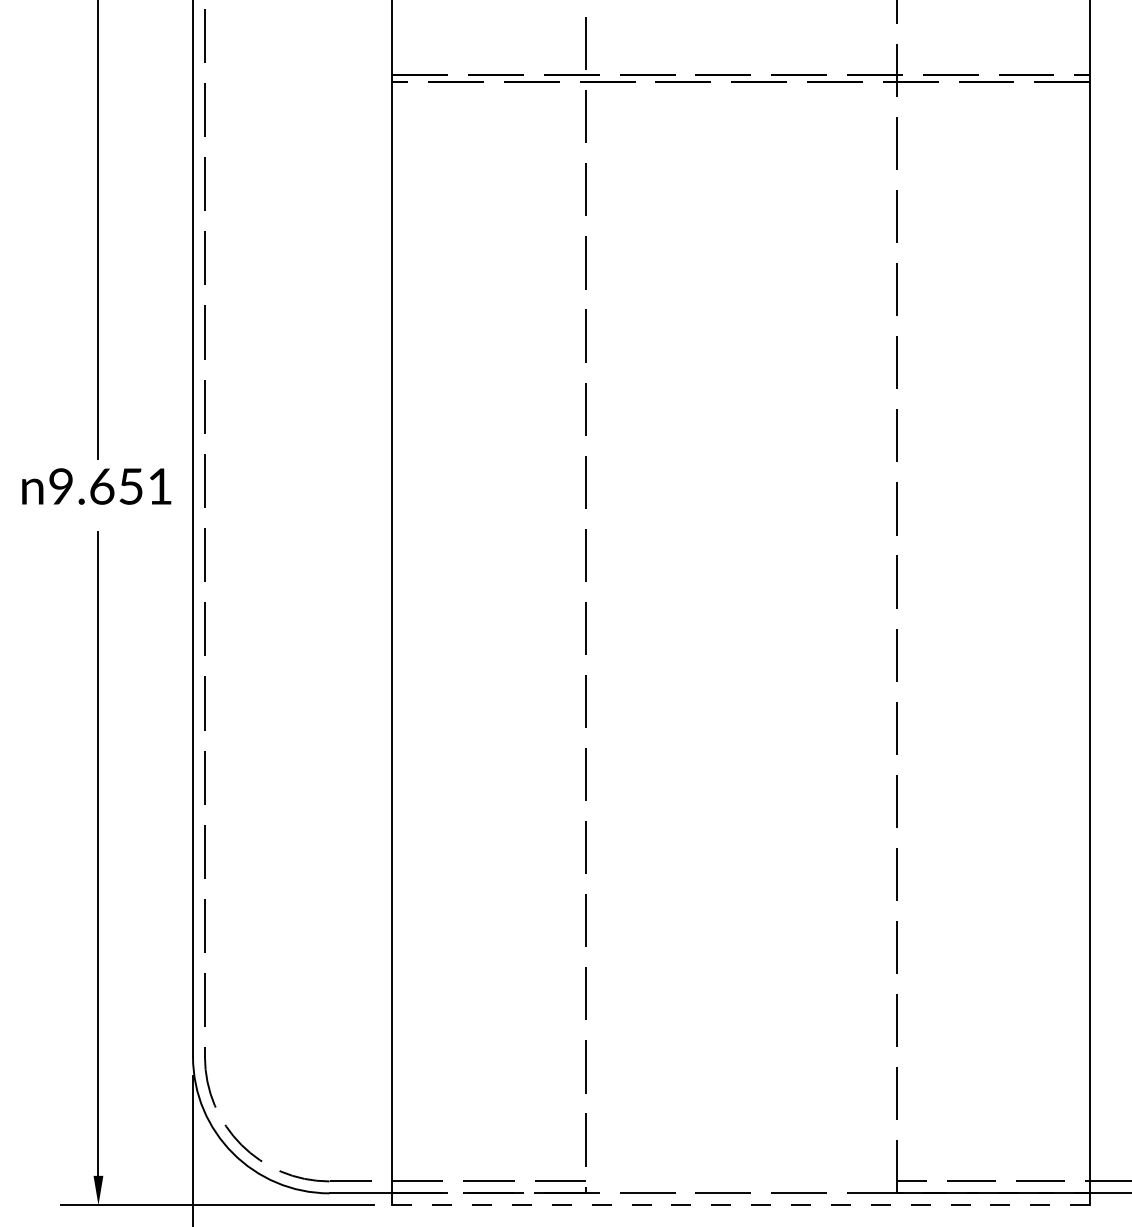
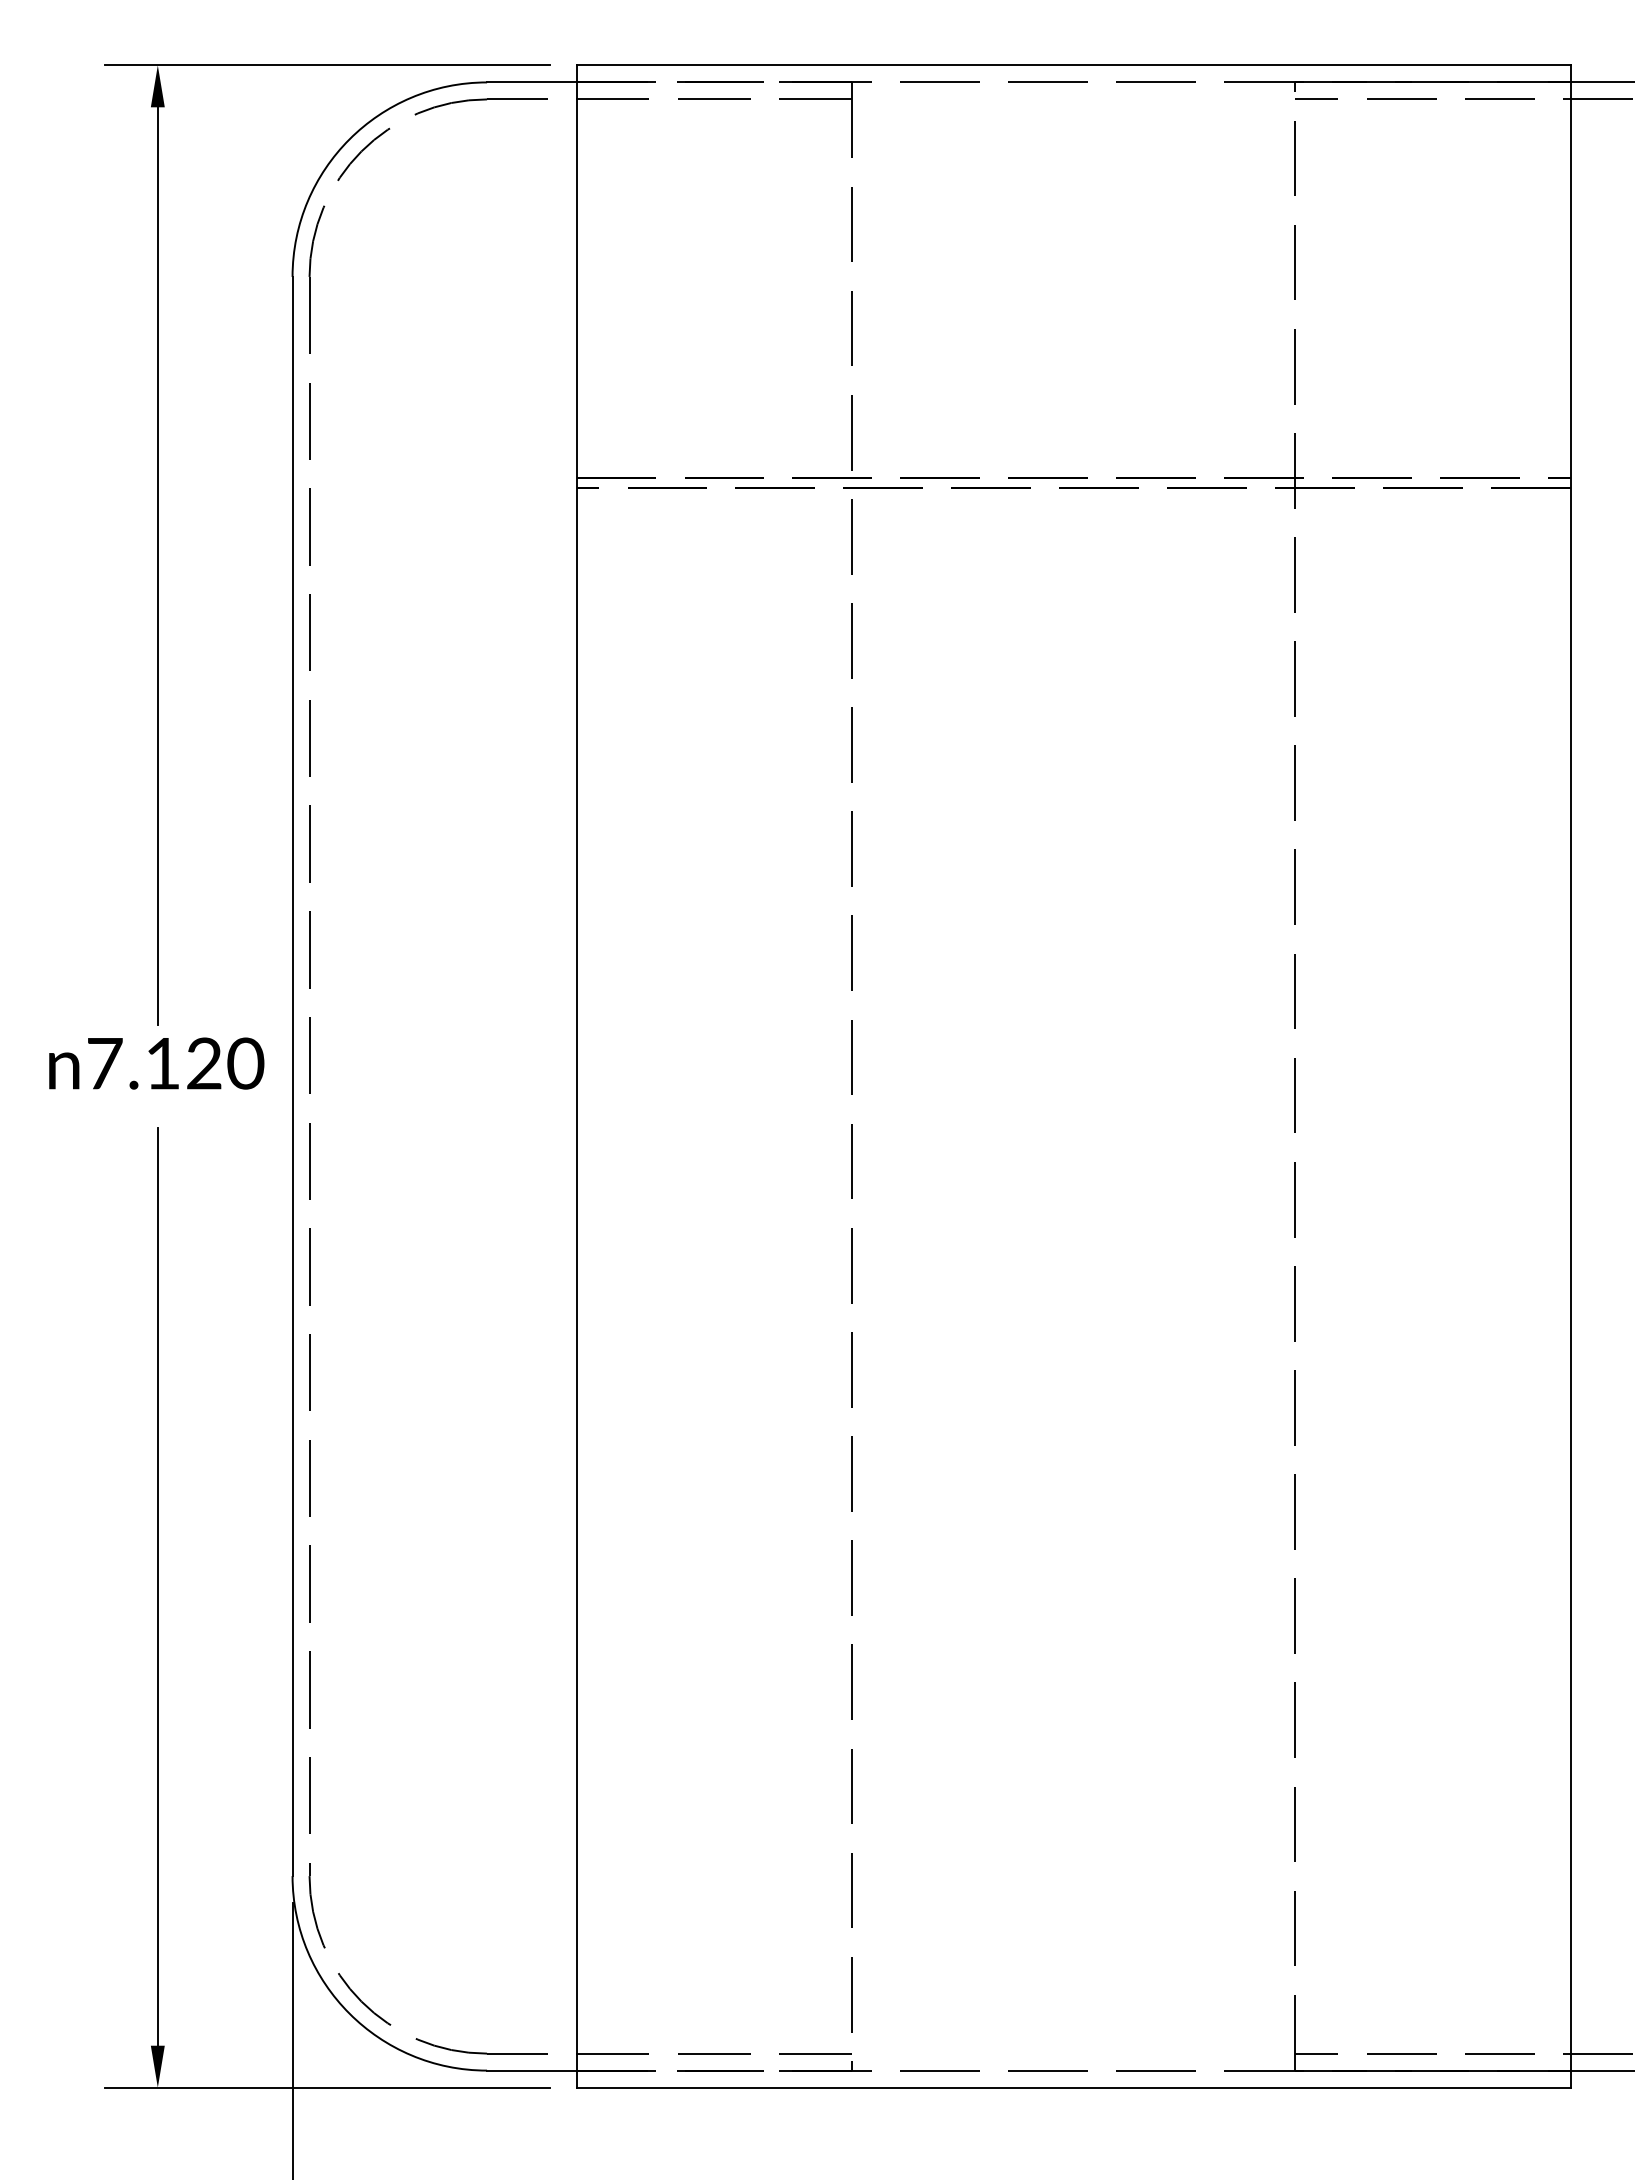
text: (111, 486) -> (176, 1063), 9.651 -> 7.120
line: (741, 1205) -> (1074, 2087), dashed -> solid

